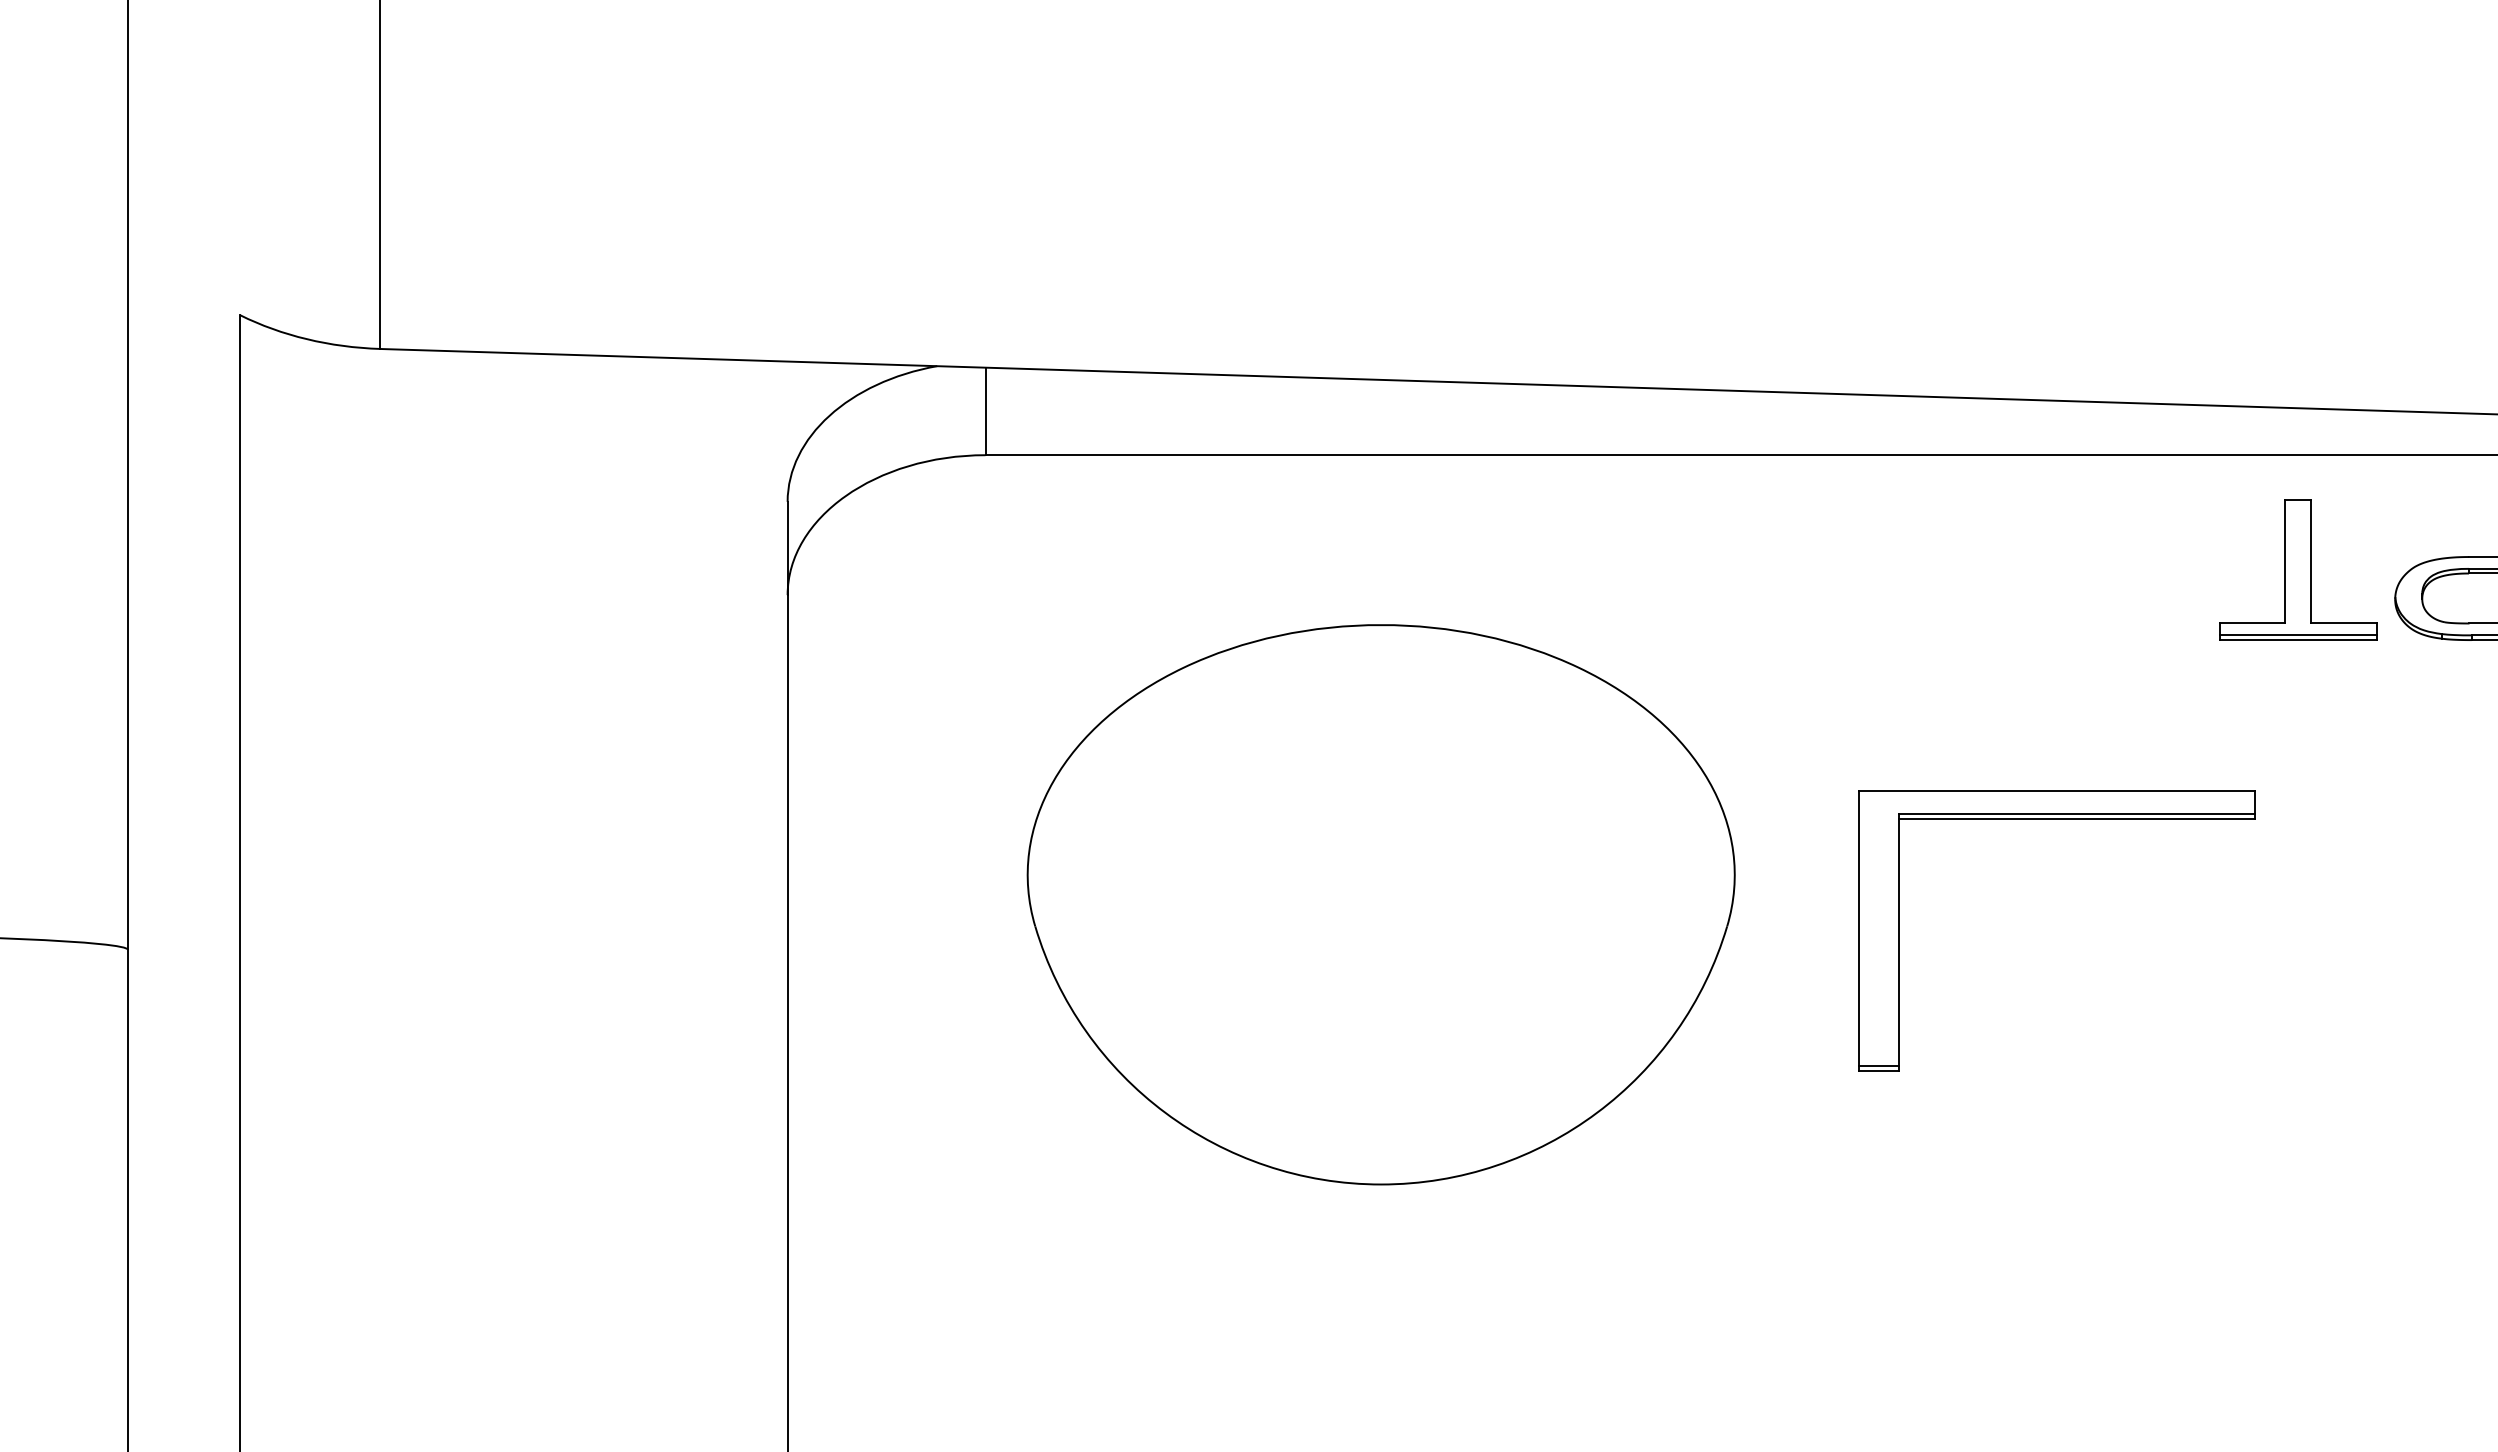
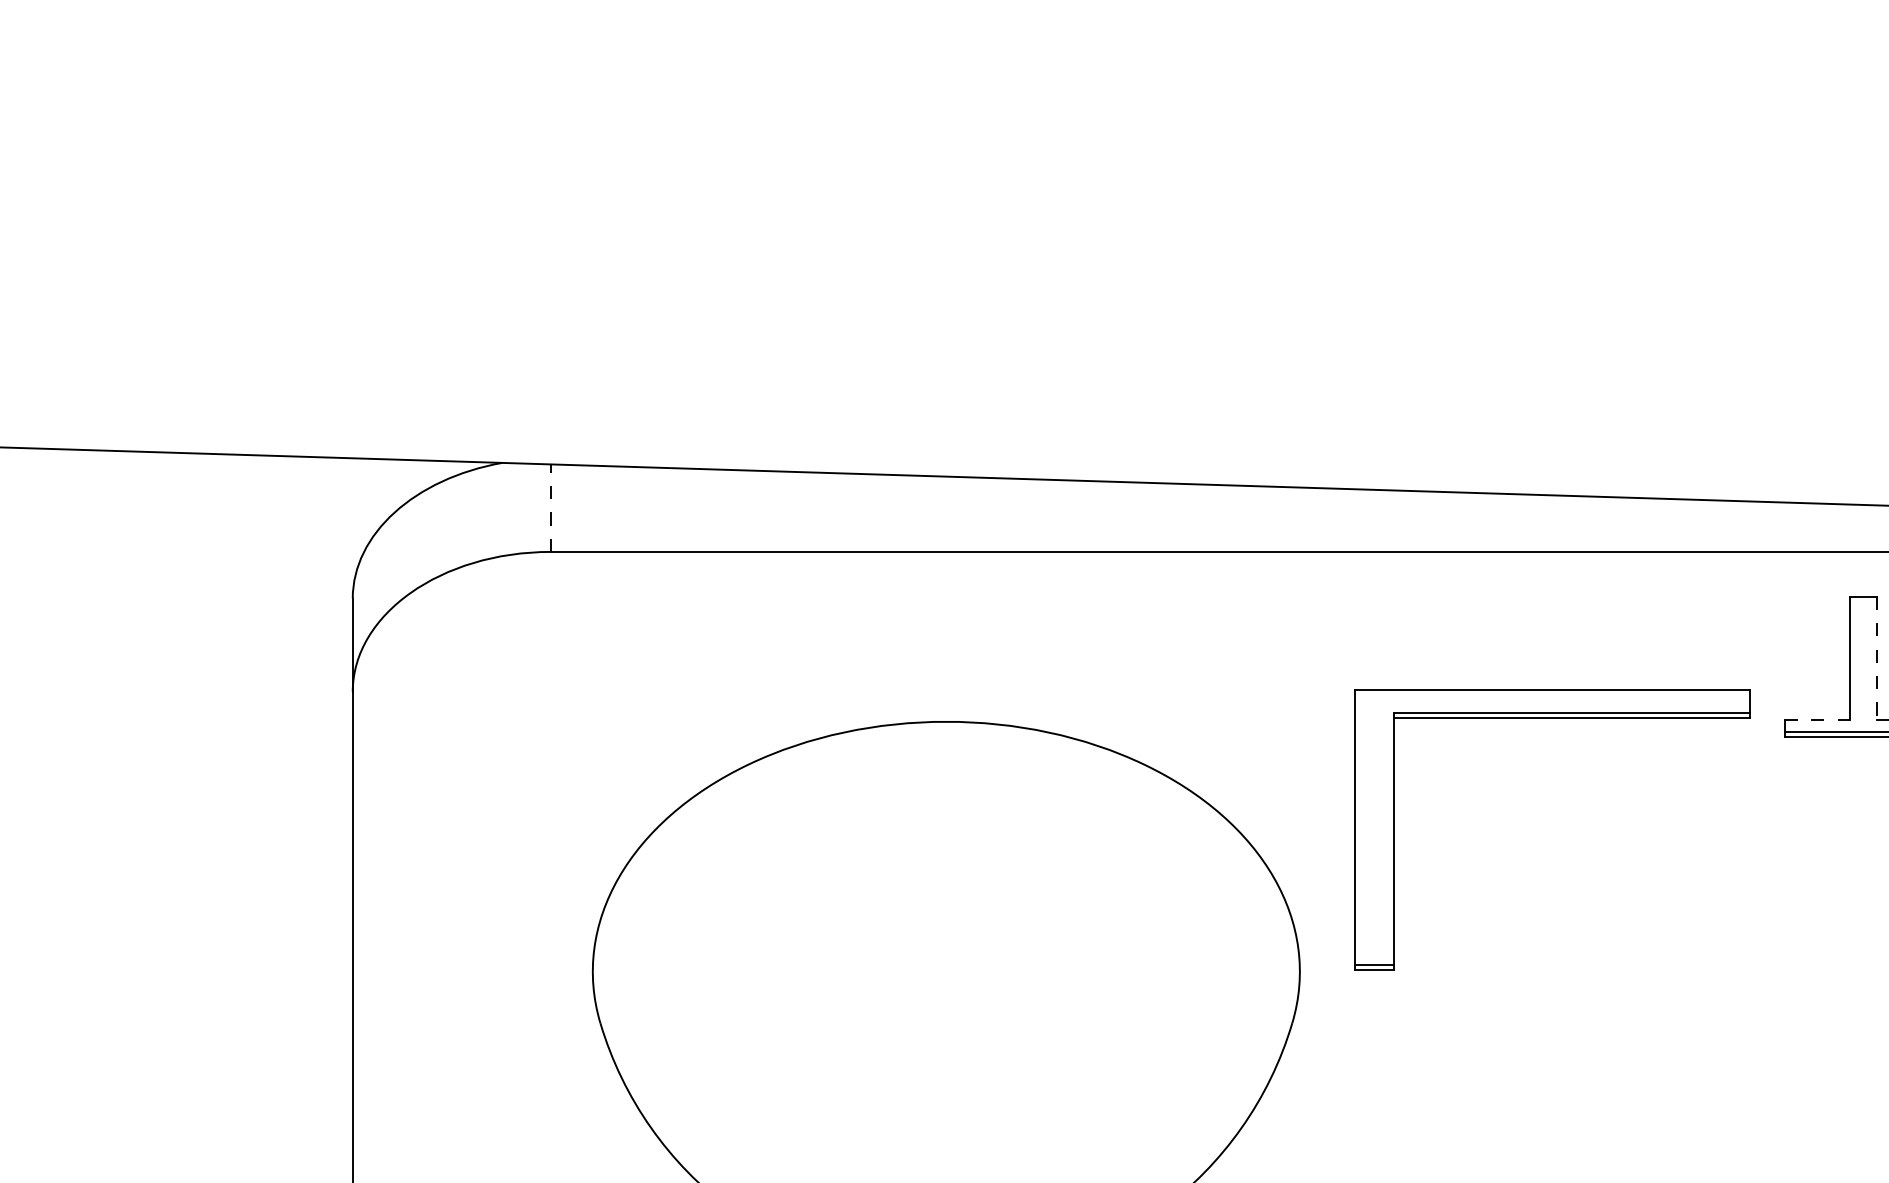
line: (985, 411) -> (550, 508), solid -> dashed
line: (2311, 561) -> (1876, 658), solid -> dashed
line: (2252, 623) -> (1817, 720), solid -> dashed
part: (2056, 819) -> (1551, 718), moved

